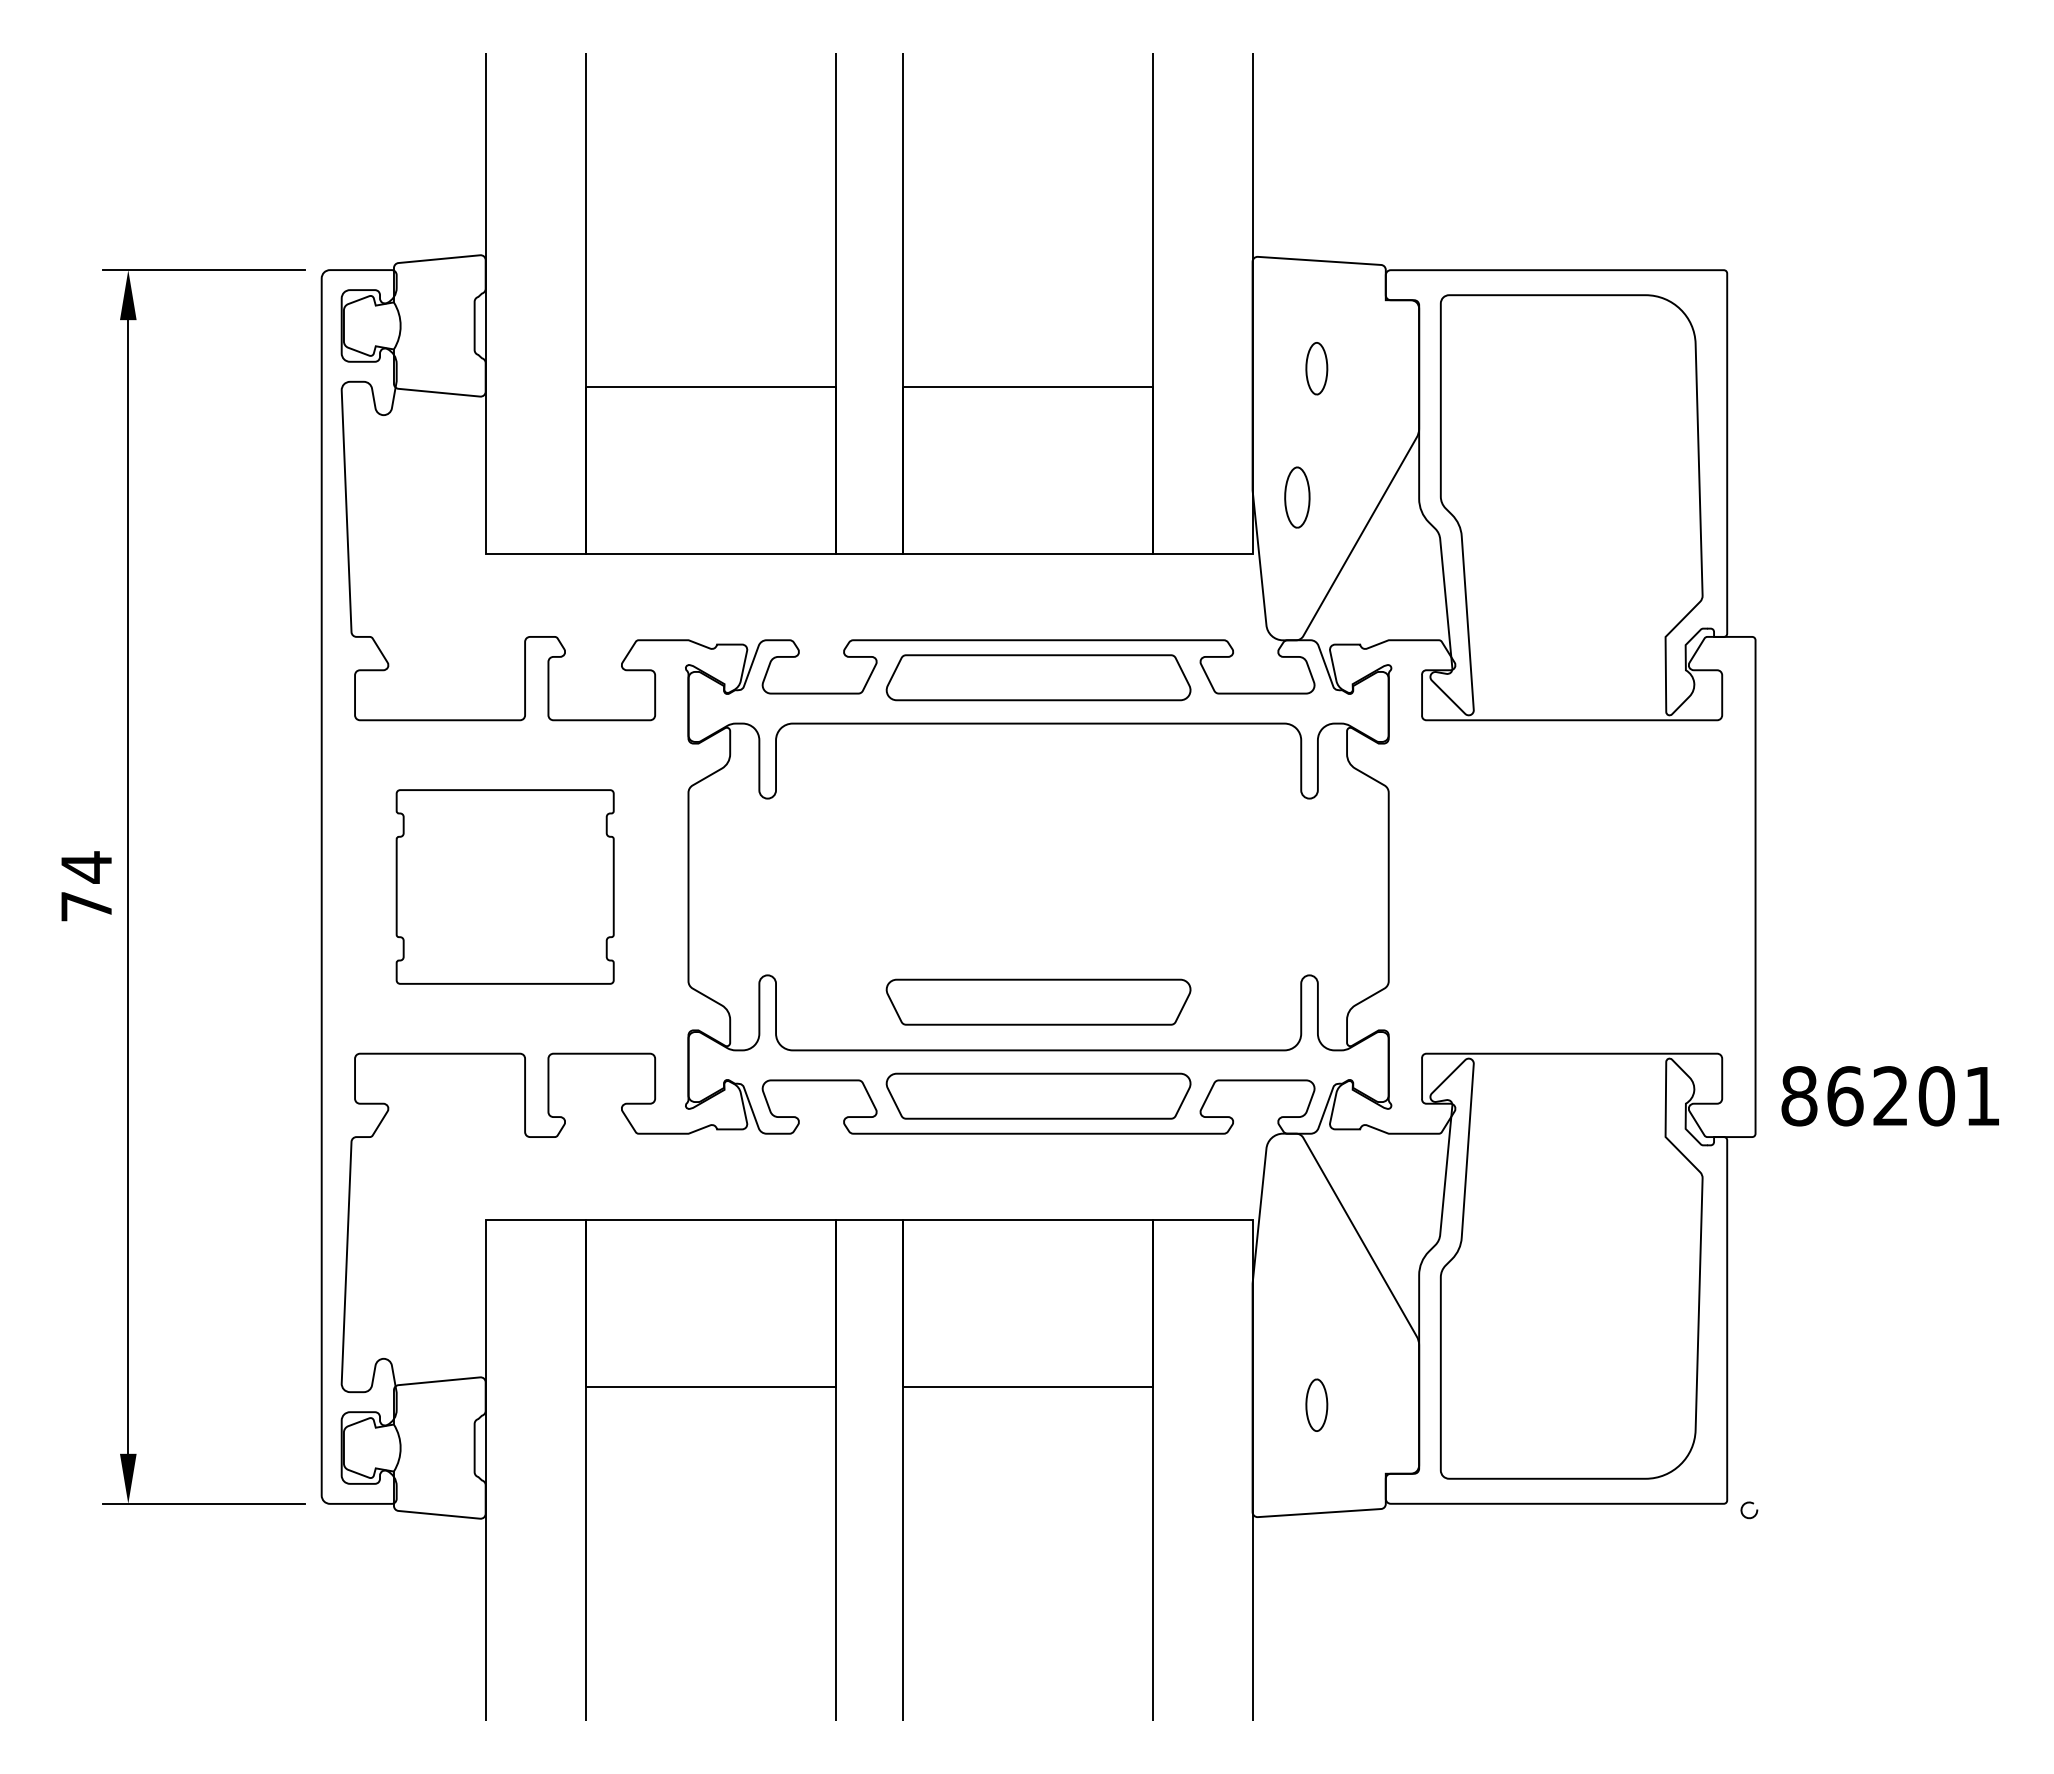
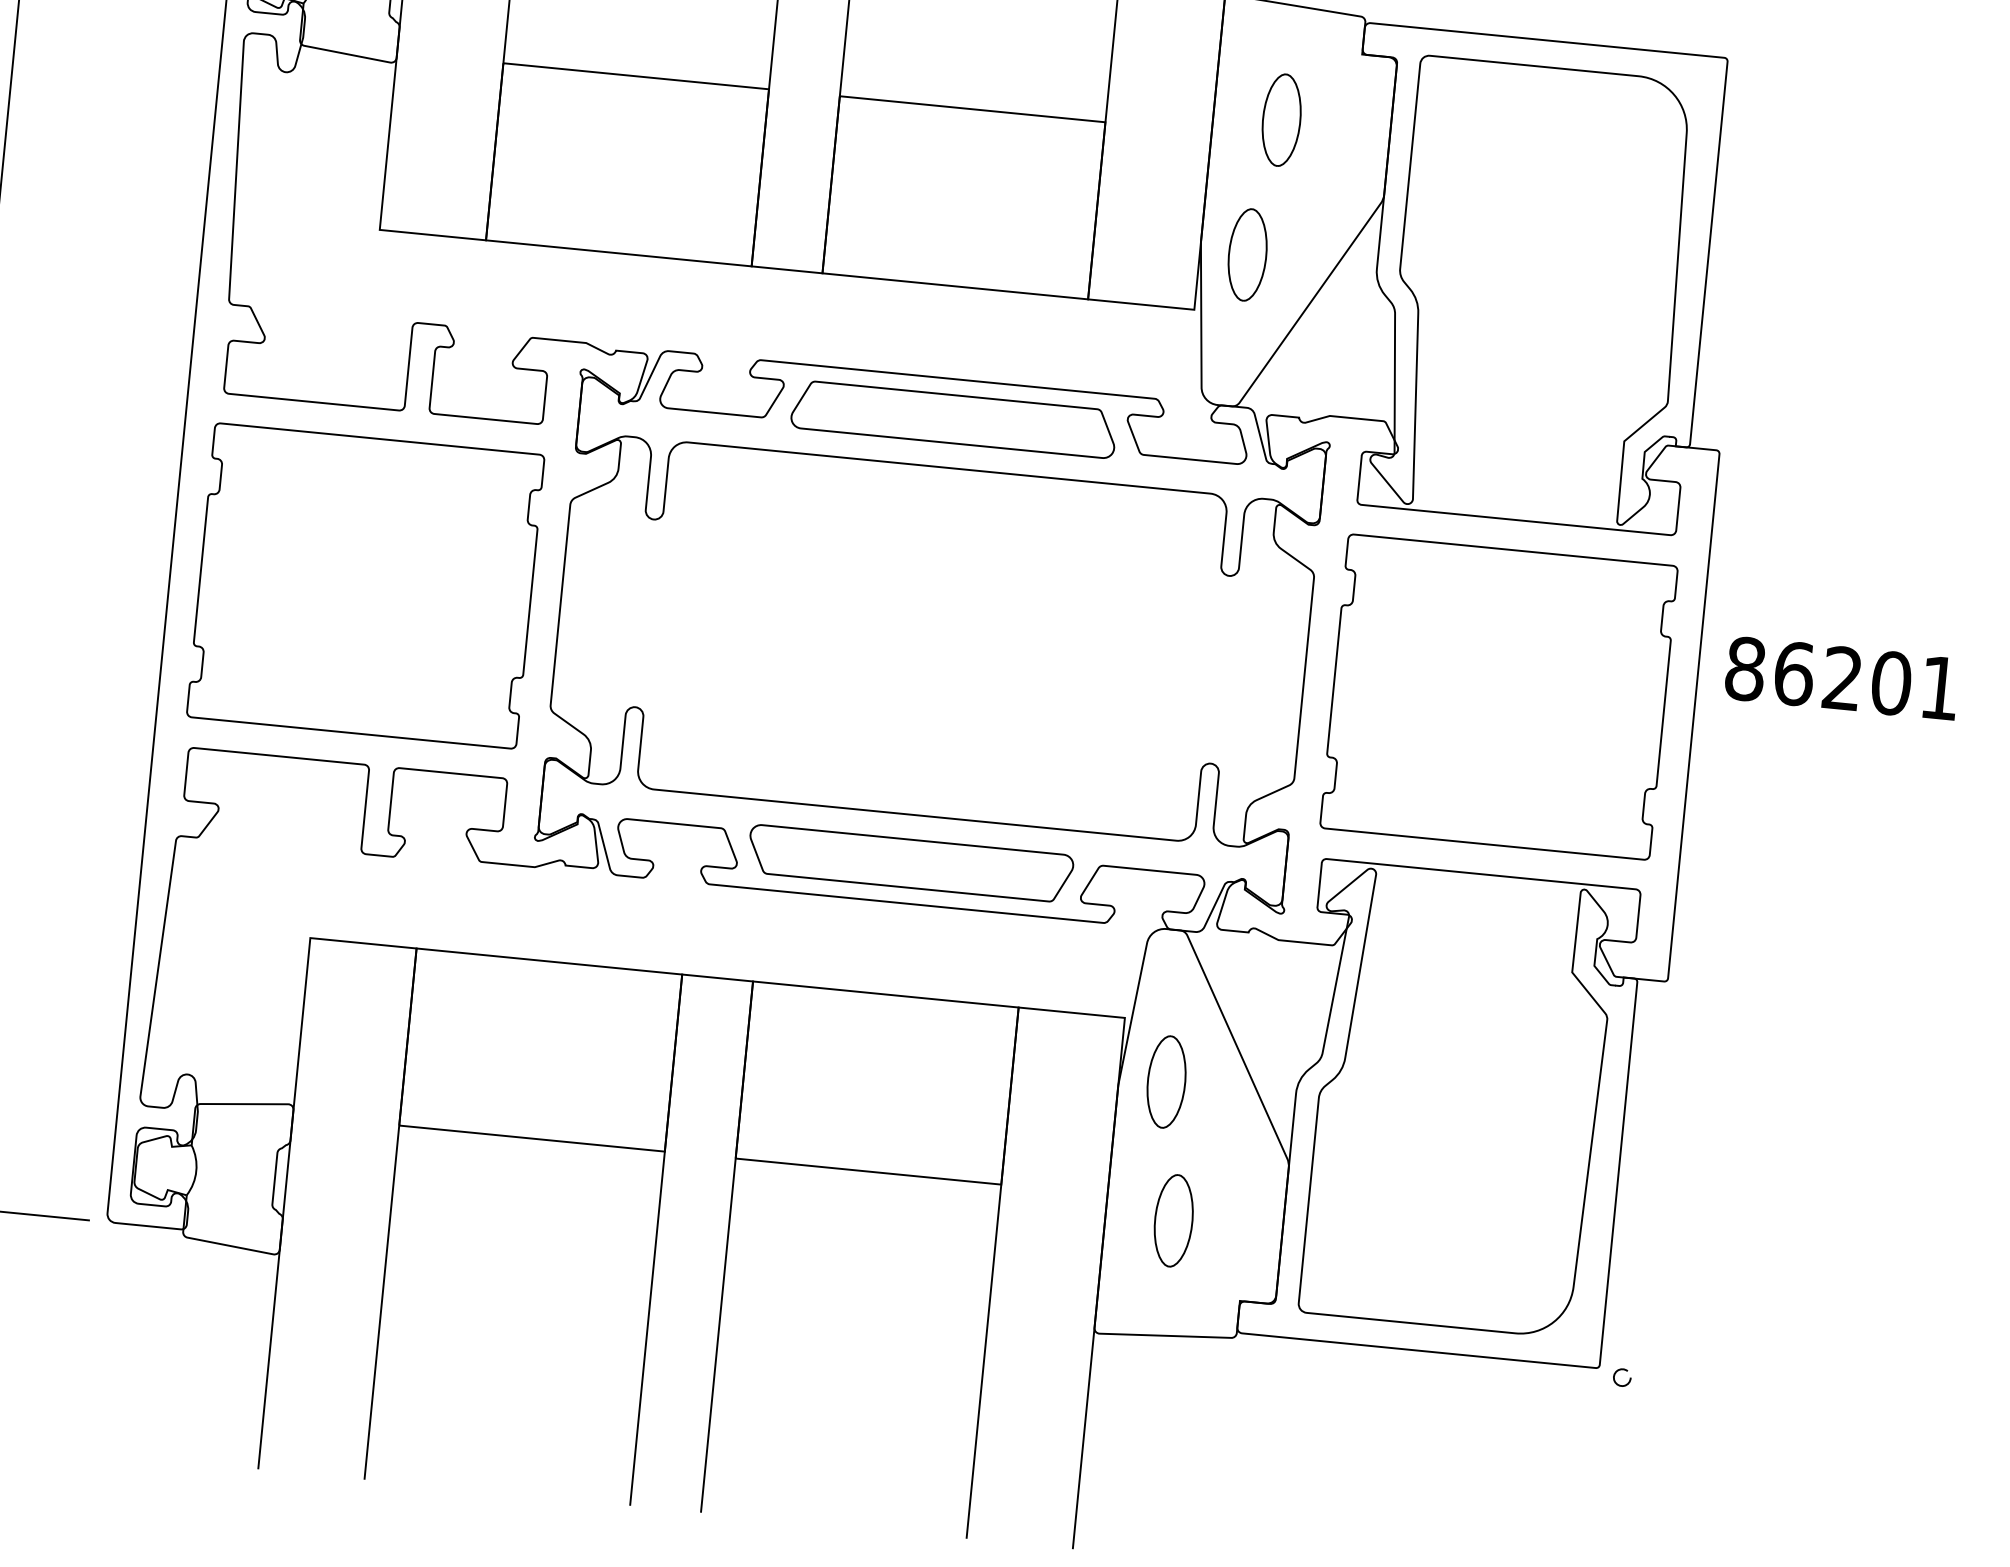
part: (1316, 368) -> (1281, 119), size x1.67
part: (1297, 497) -> (1247, 254), size x1.43
part: (505, 886) -> (366, 585), size x1.43
part: (1572, 886) -> (1499, 696), added
curve: (1038, 980) -> (922, 740), removed
text: (1889, 1096) -> (1841, 678), moved
part: (1297, 1276) -> (1166, 1082), added
part: (1316, 1405) -> (1173, 1221), size x1.67

